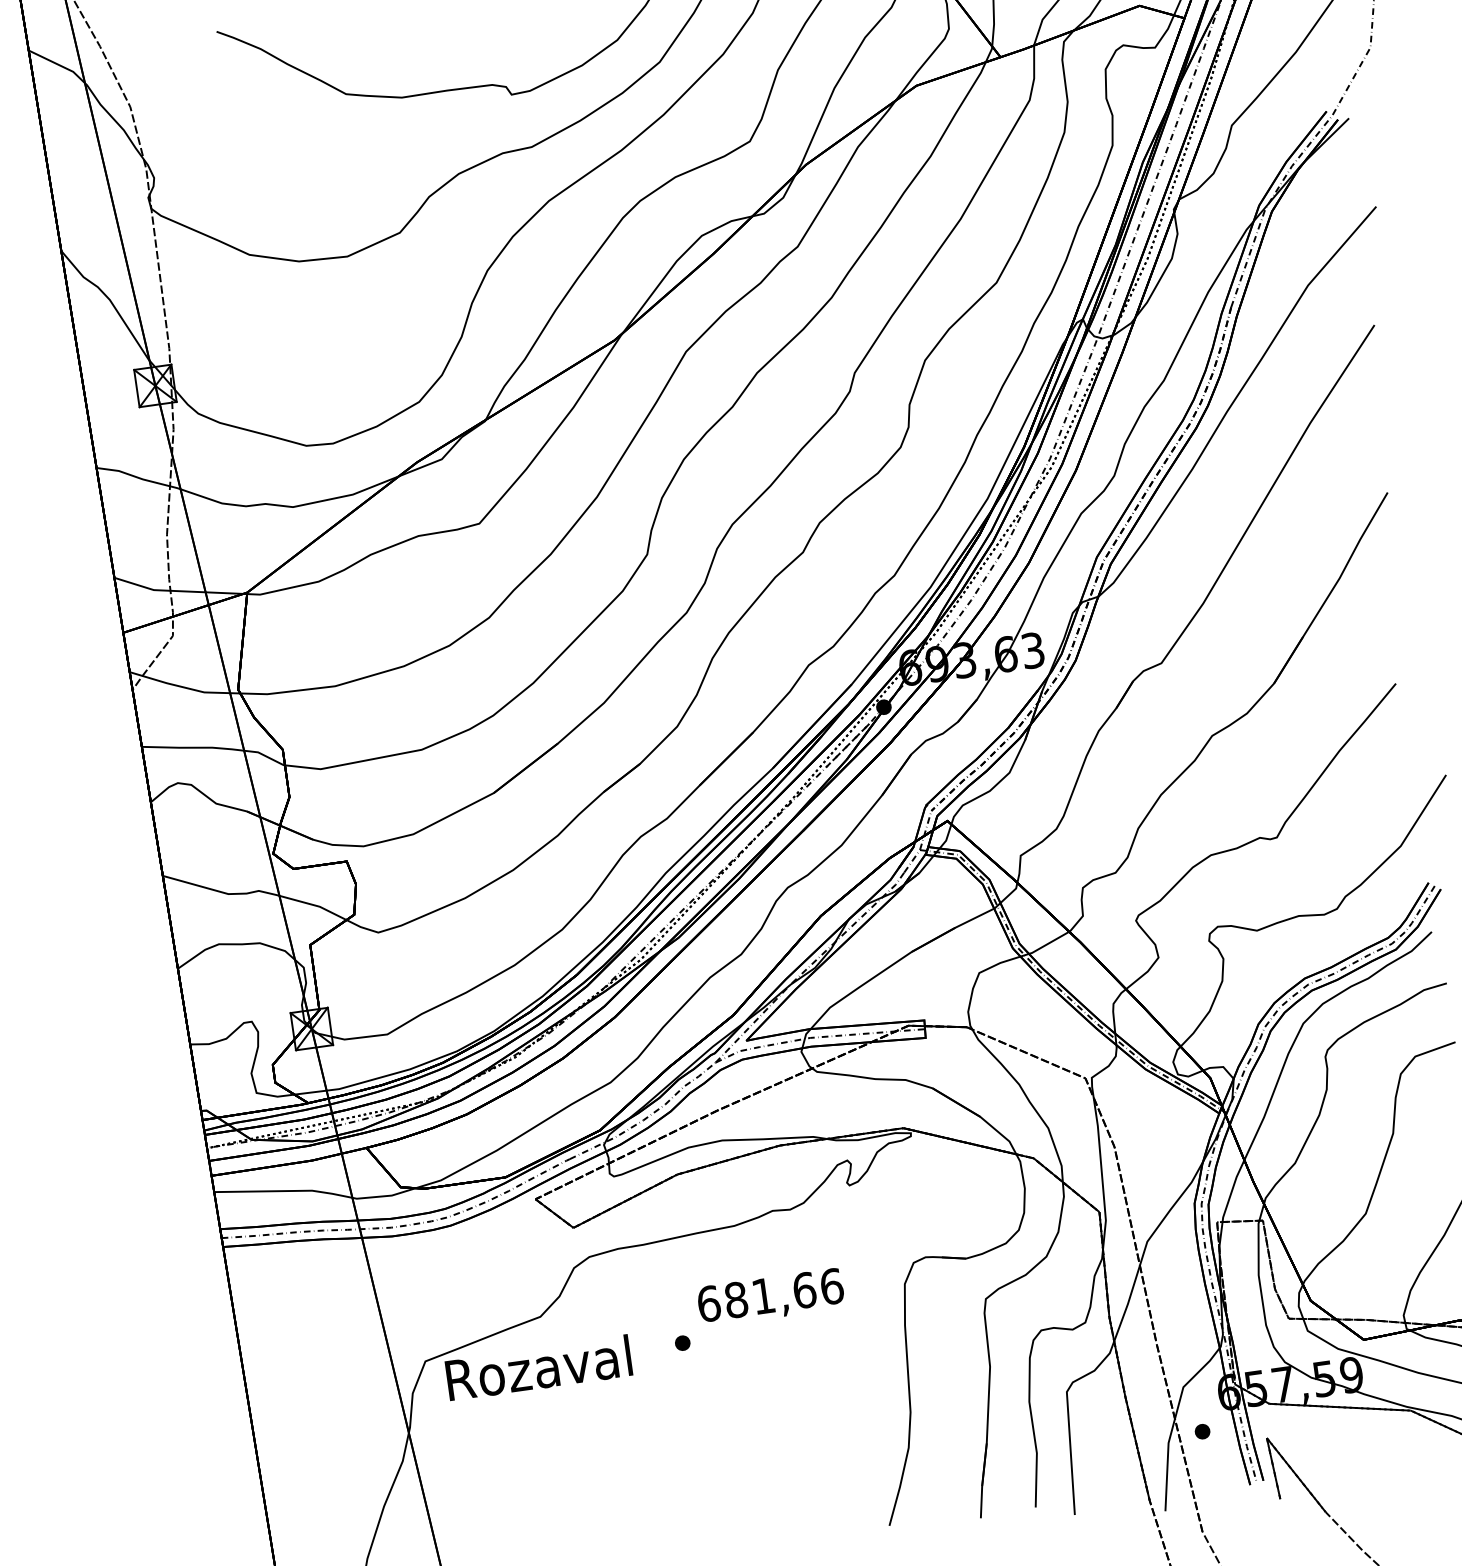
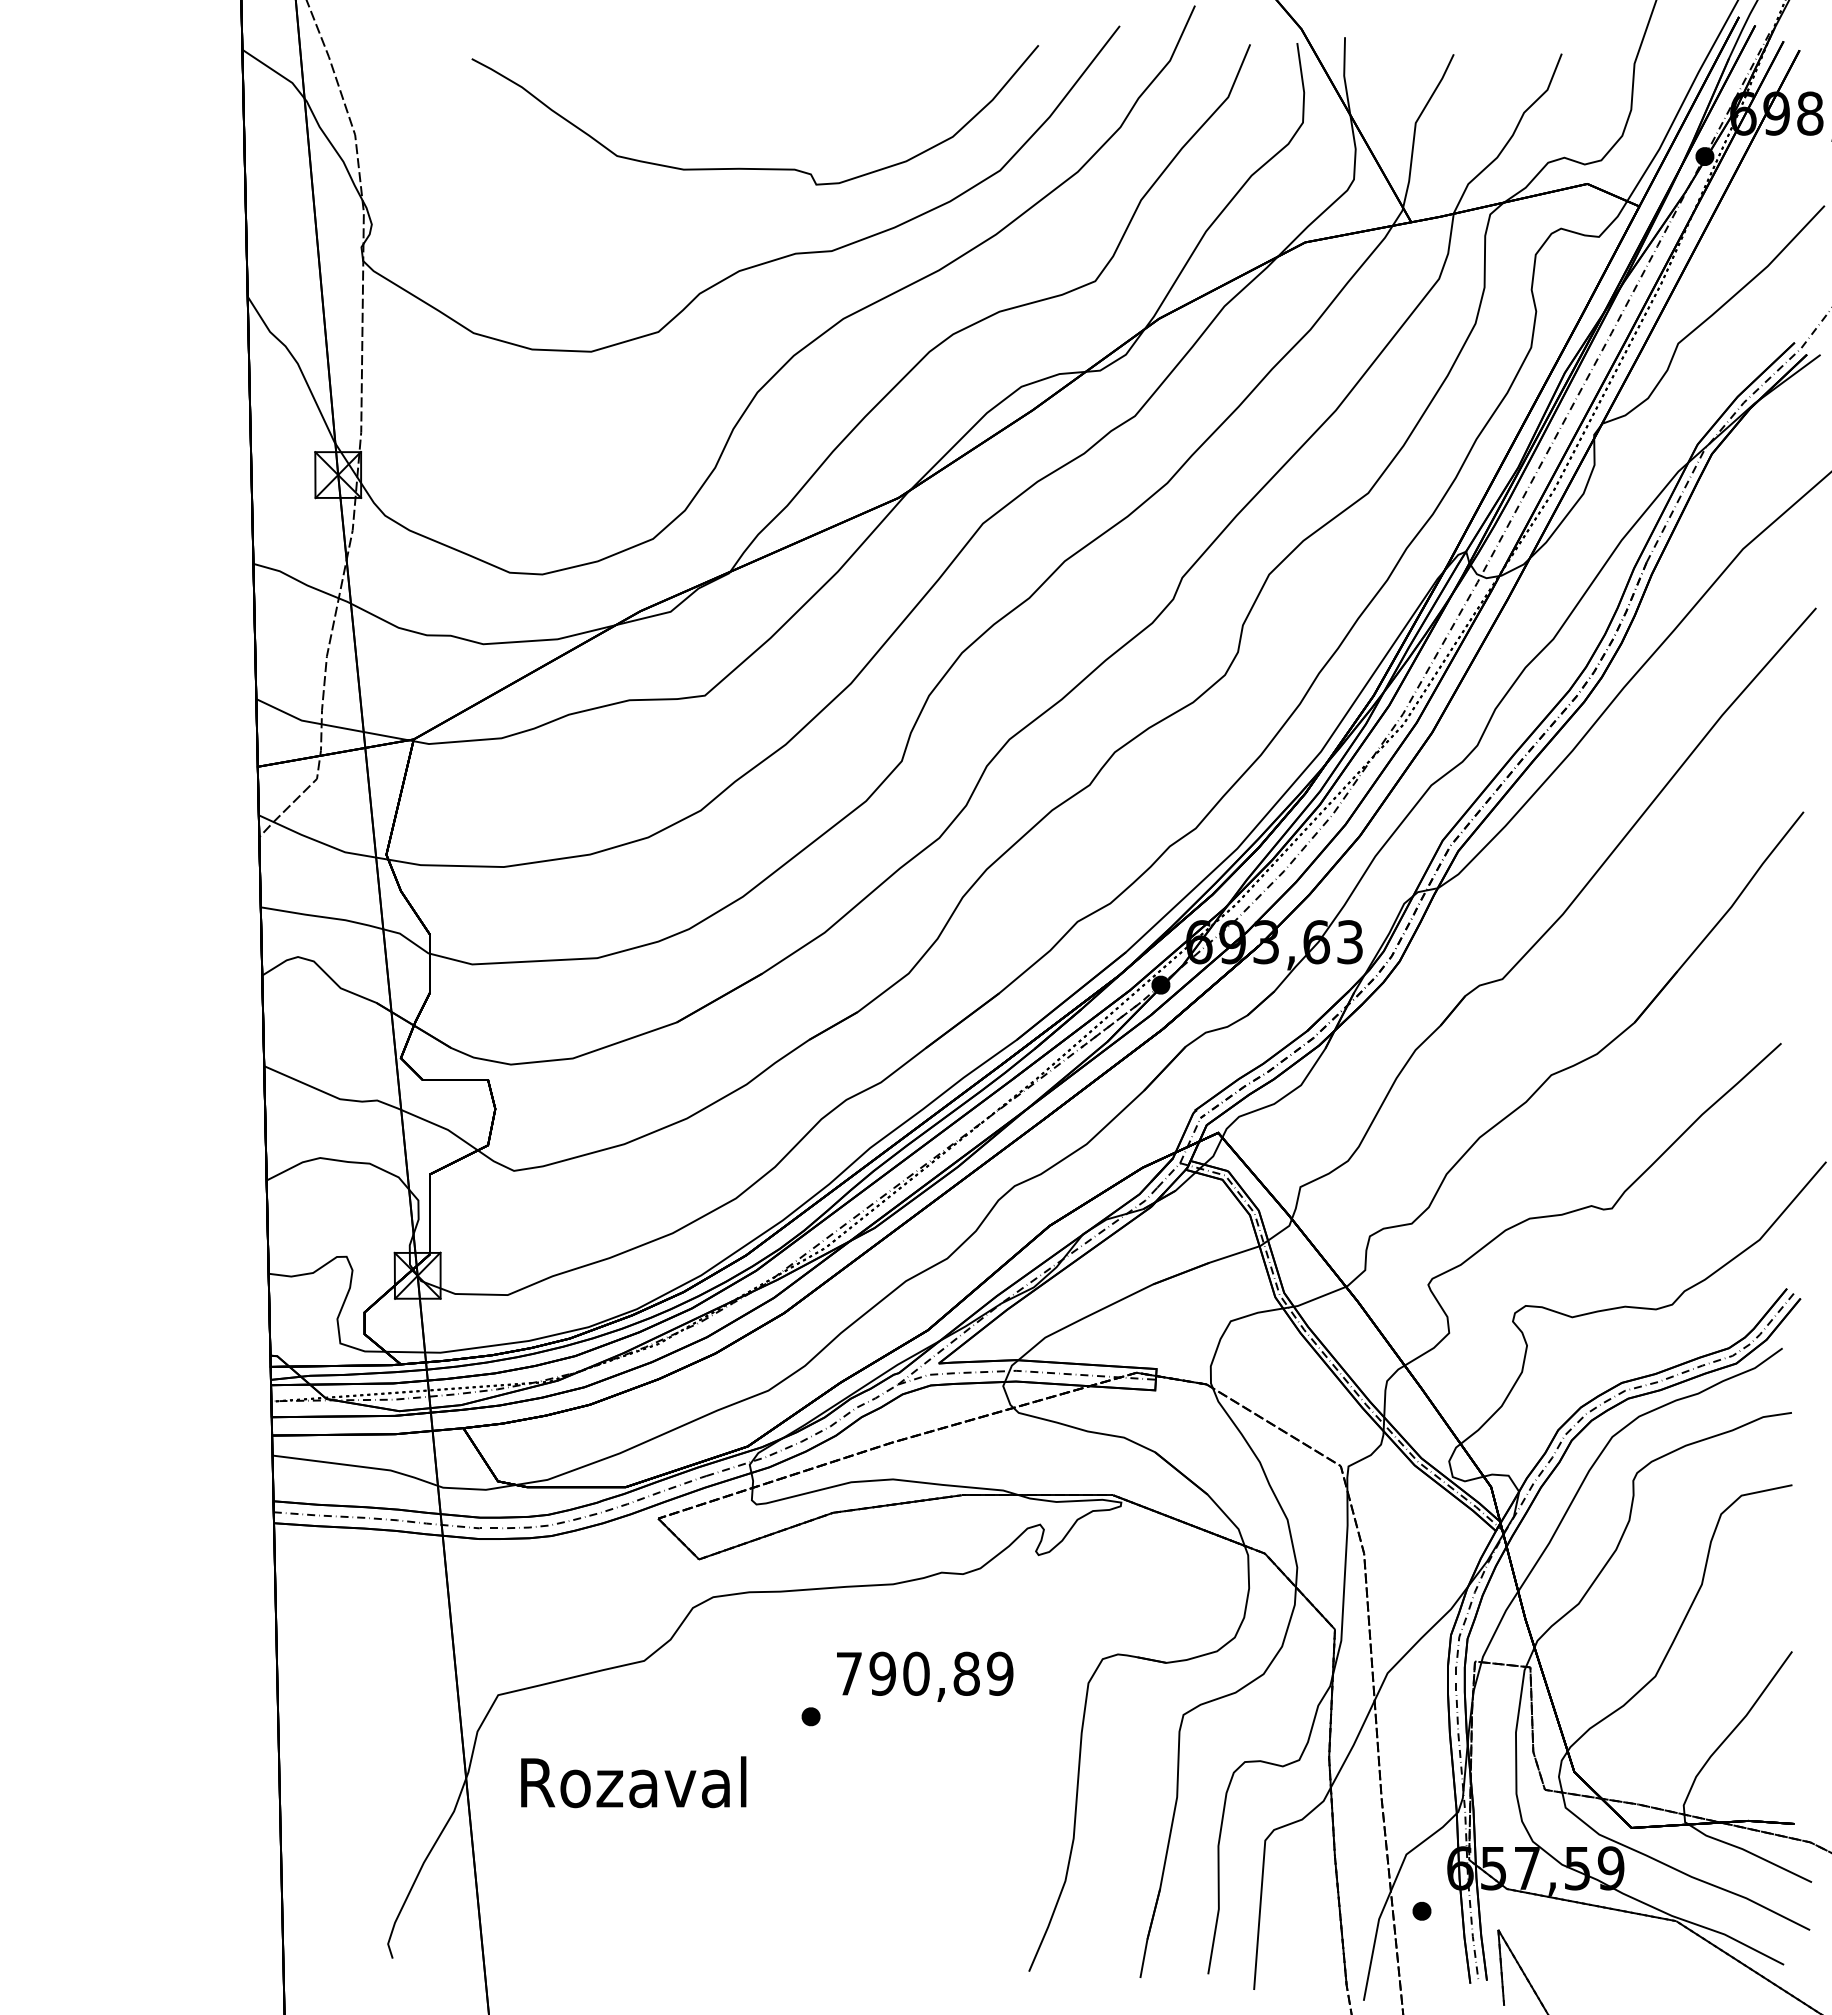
text: (770, 1294) -> (924, 1673), 681,66 -> 790,89
text: (538, 1368) -> (633, 1782), moved

